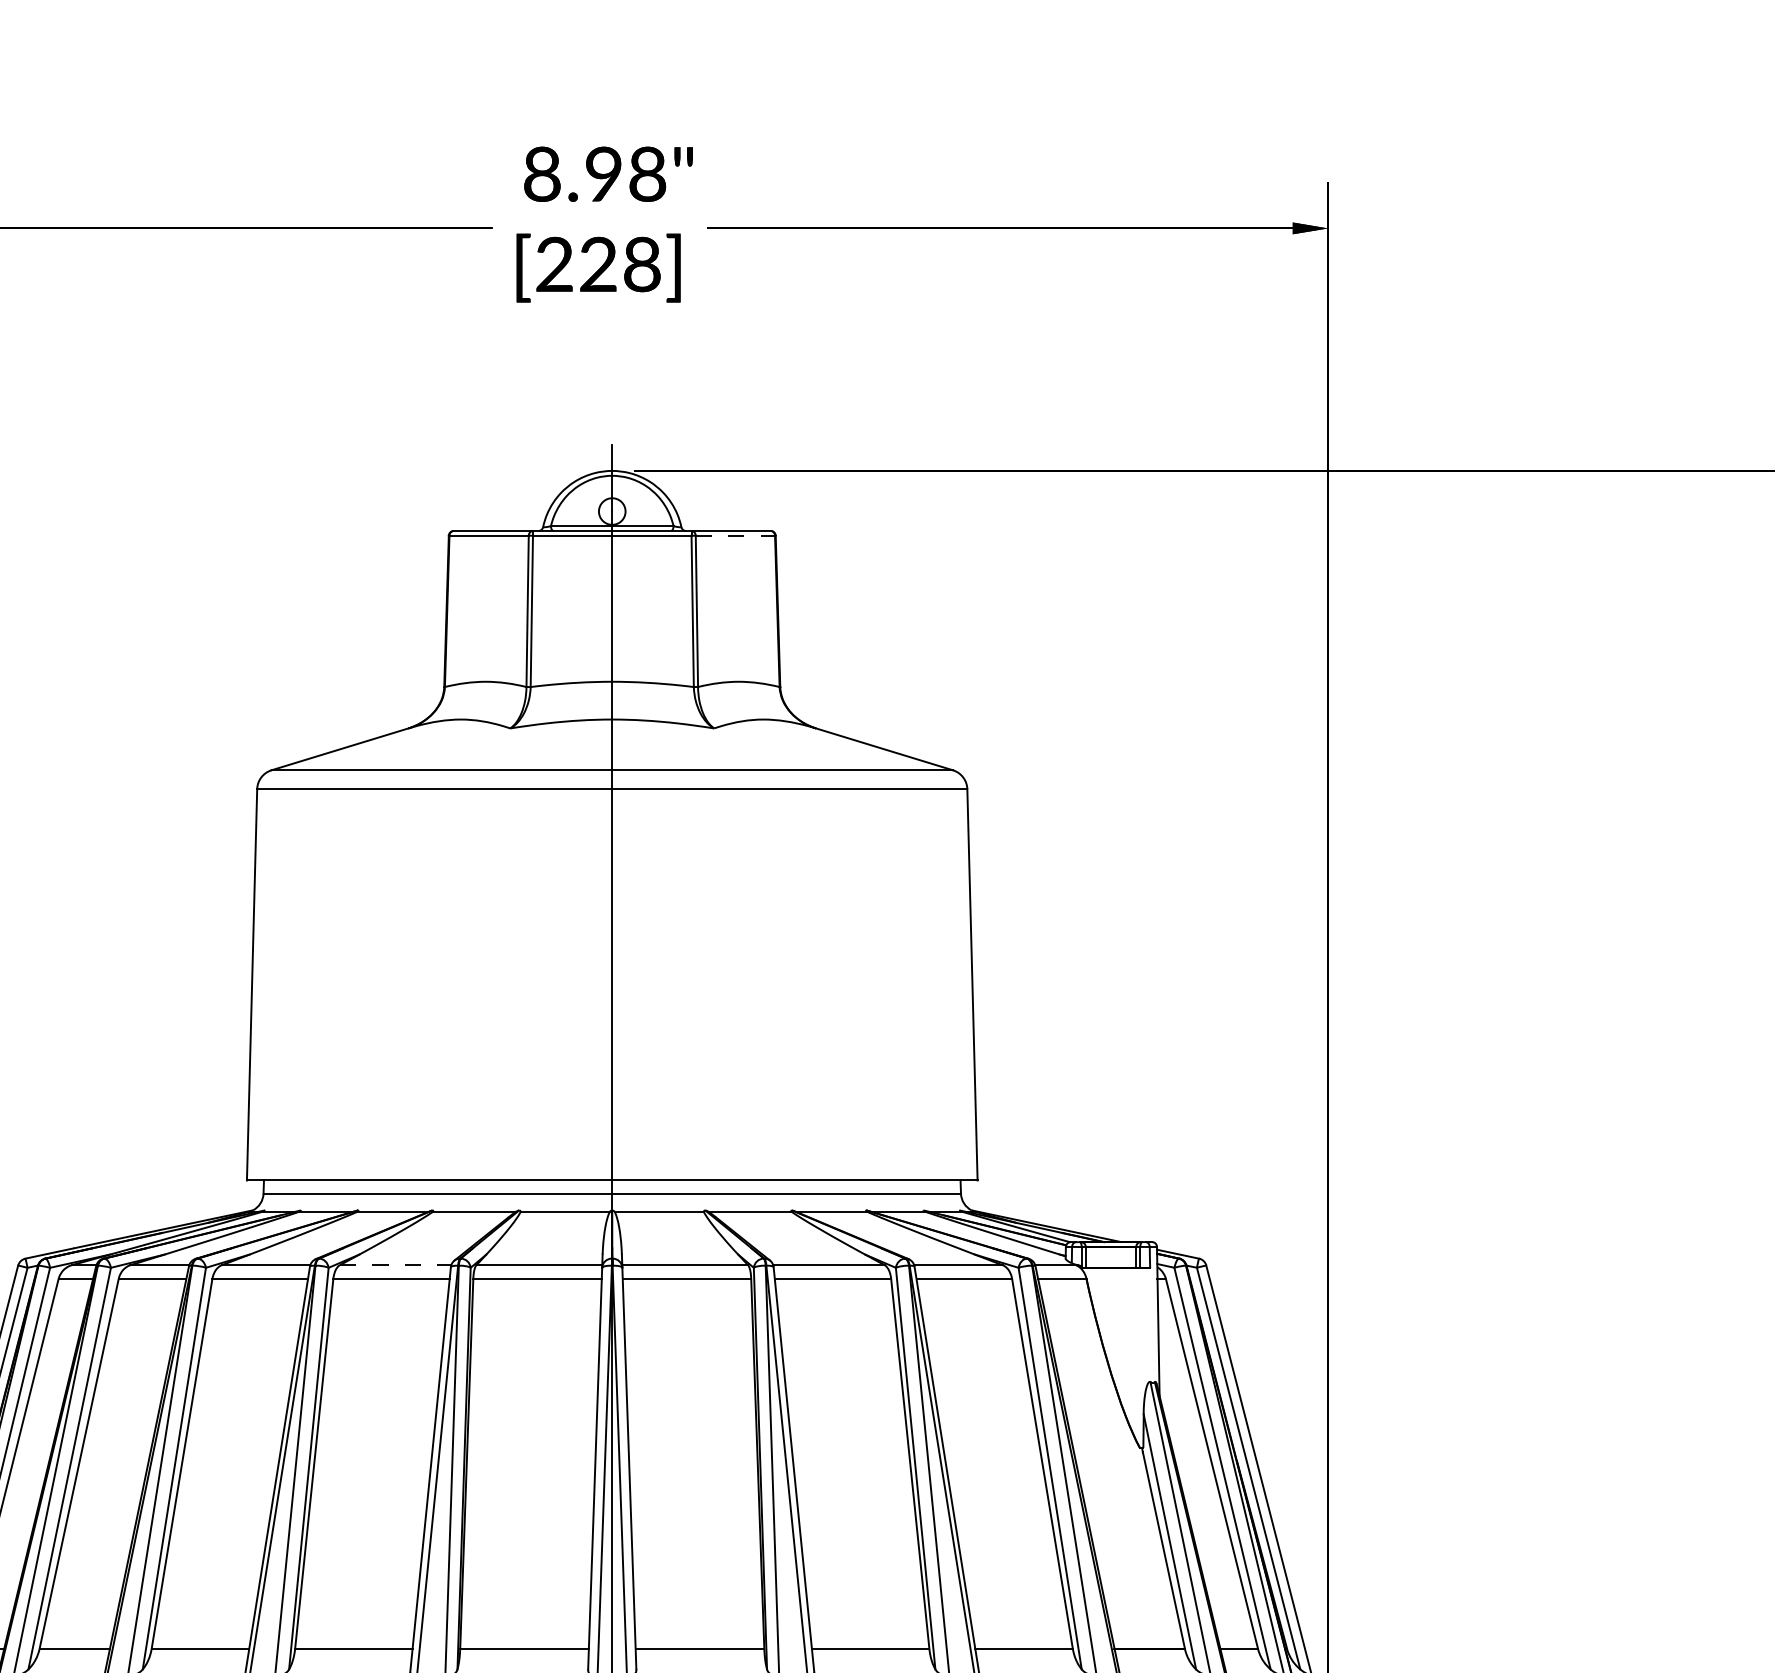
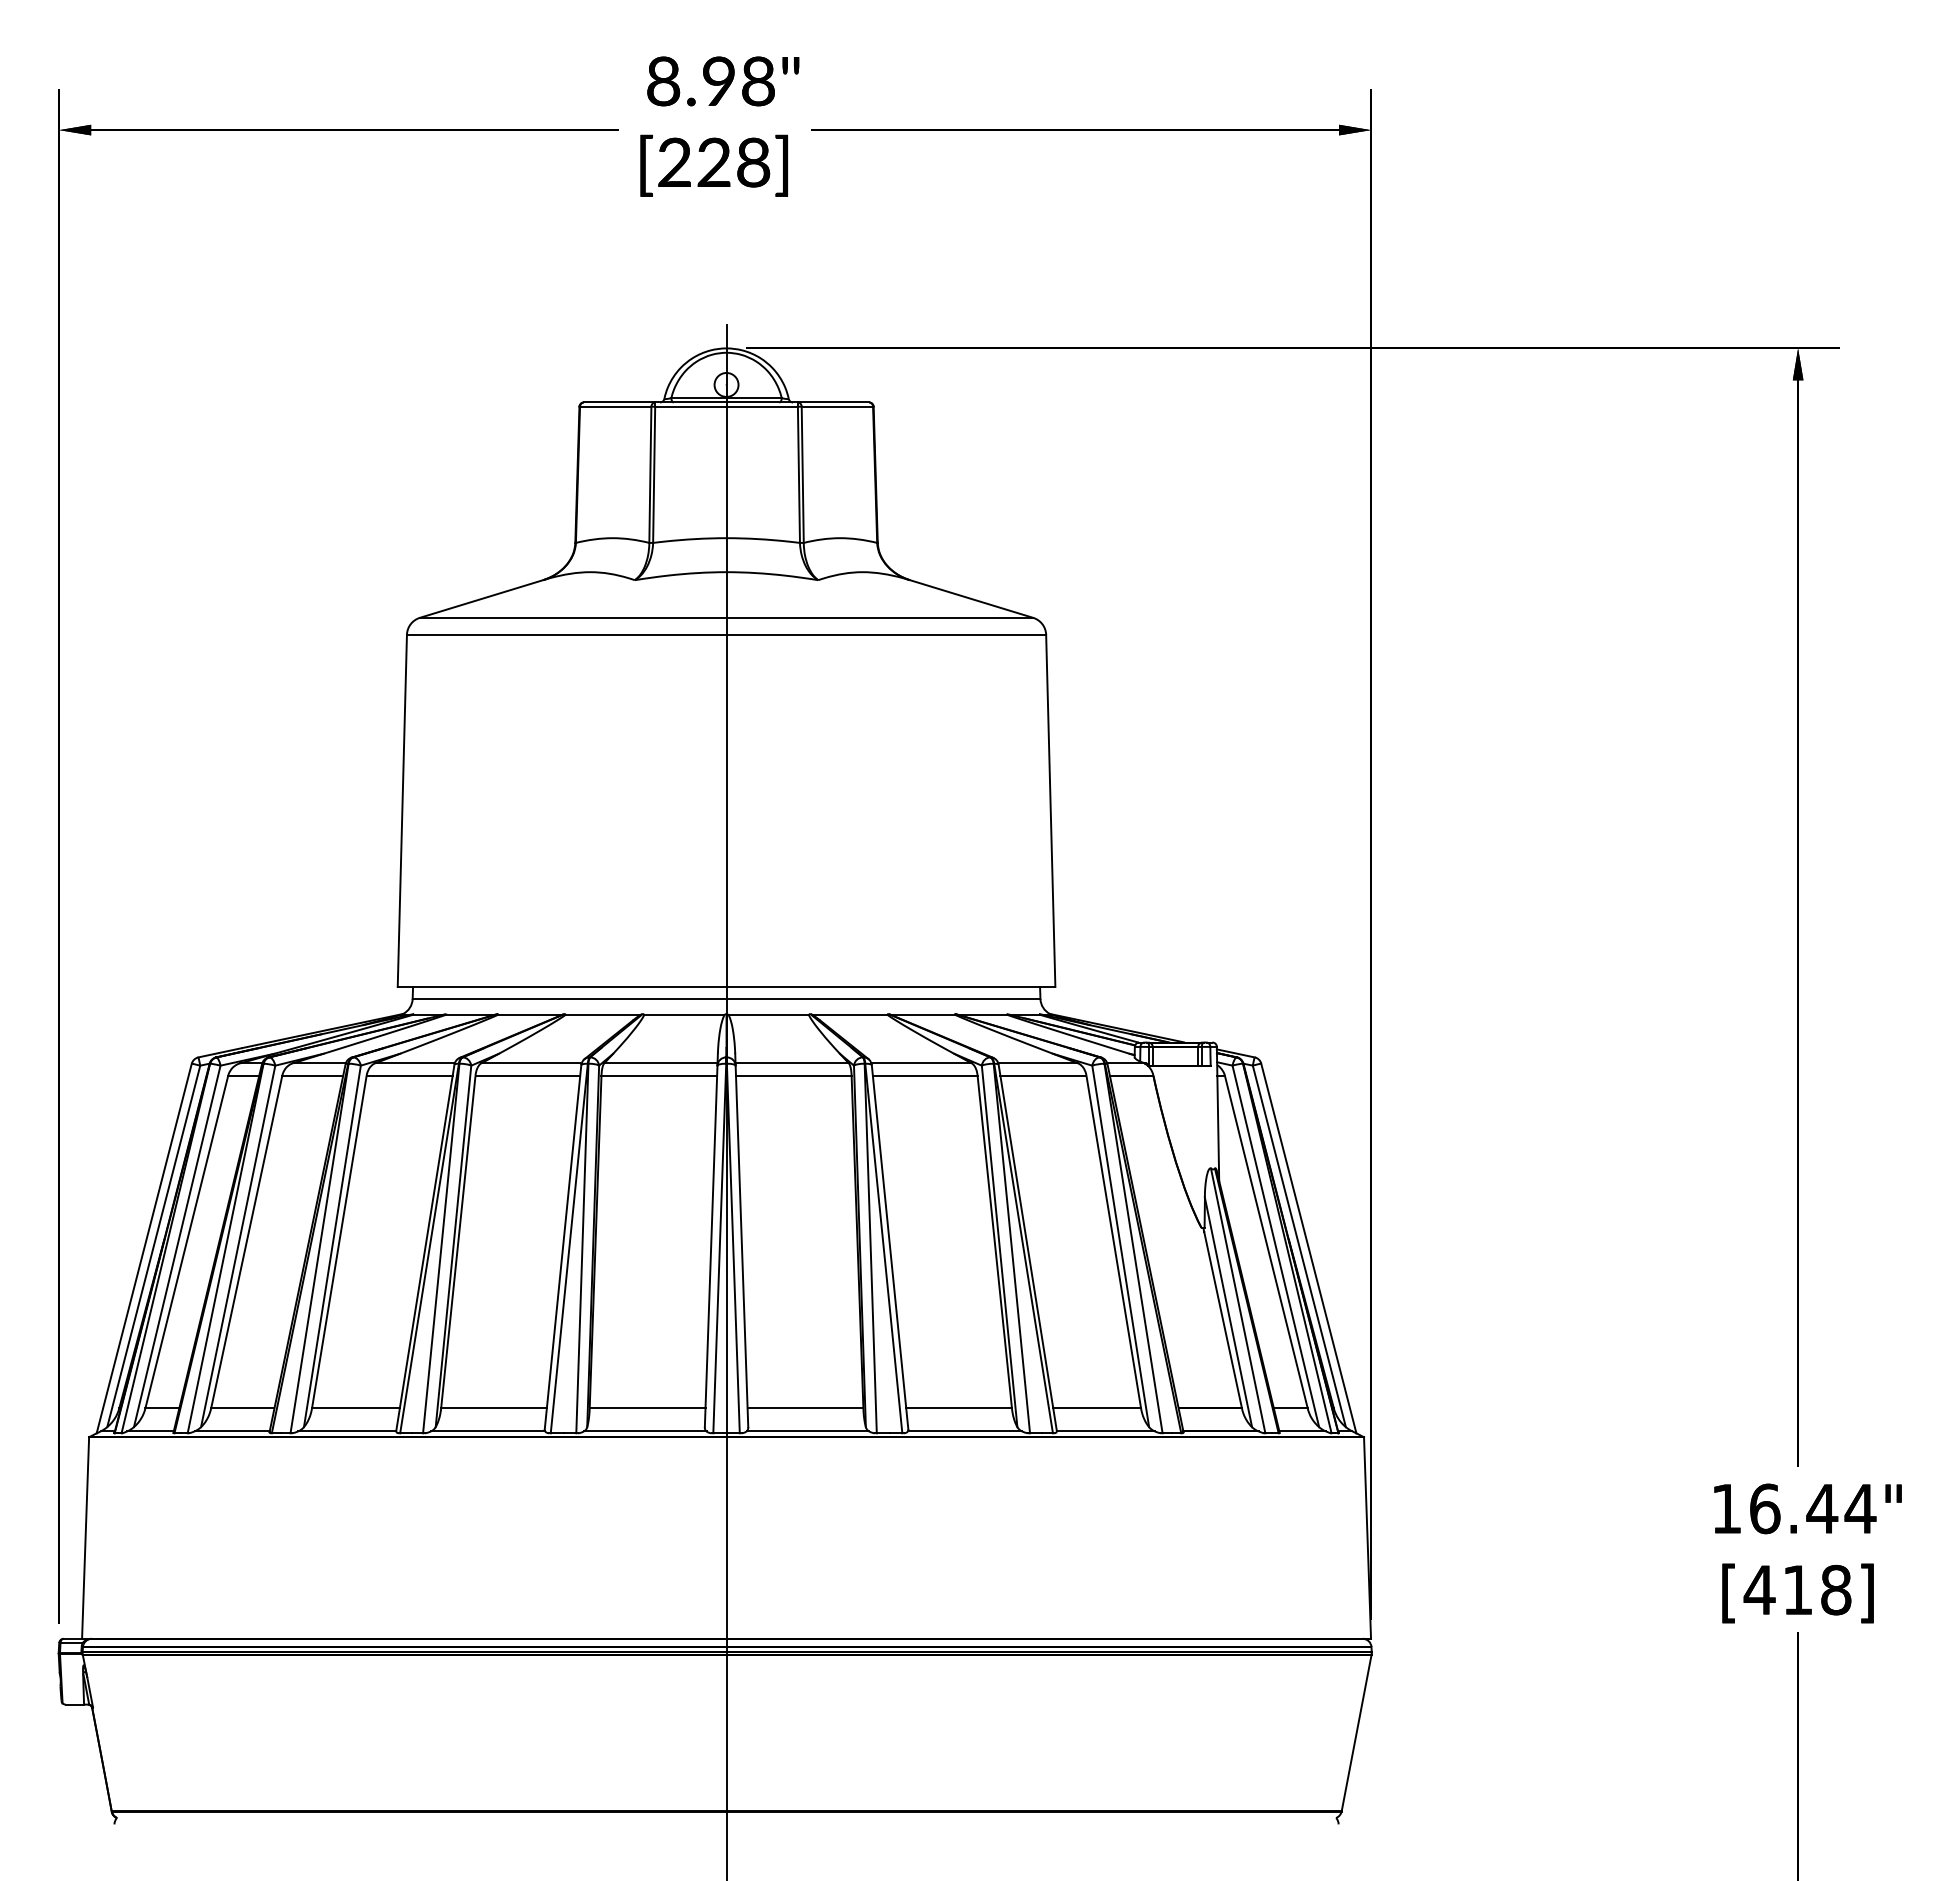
line: (735, 535) -> (837, 406), dashed -> solid
line: (396, 1265) -> (532, 1063), dashed -> solid

